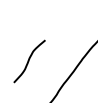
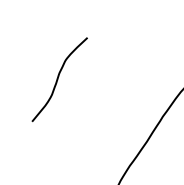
curve: (29, 61) -> (59, 79), moved

